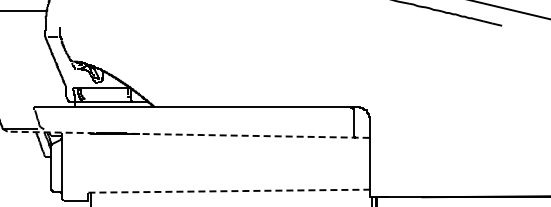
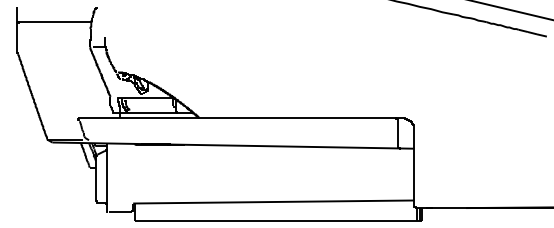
line: (187, 134) -> (232, 145), dashed -> solid
line: (228, 191) -> (273, 202), dashed -> solid

